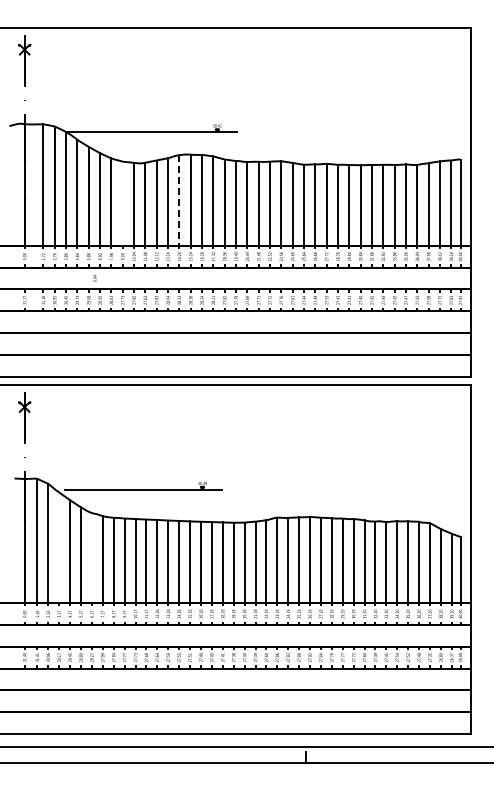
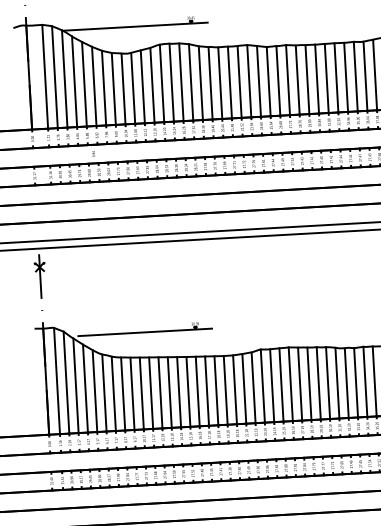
line: (179, 201) -> (162, 84), dashed -> solid
line: (122, 203) -> (113, 88), added
line: (59, 547) -> (76, 385), added
line: (91, 558) -> (104, 393), added

